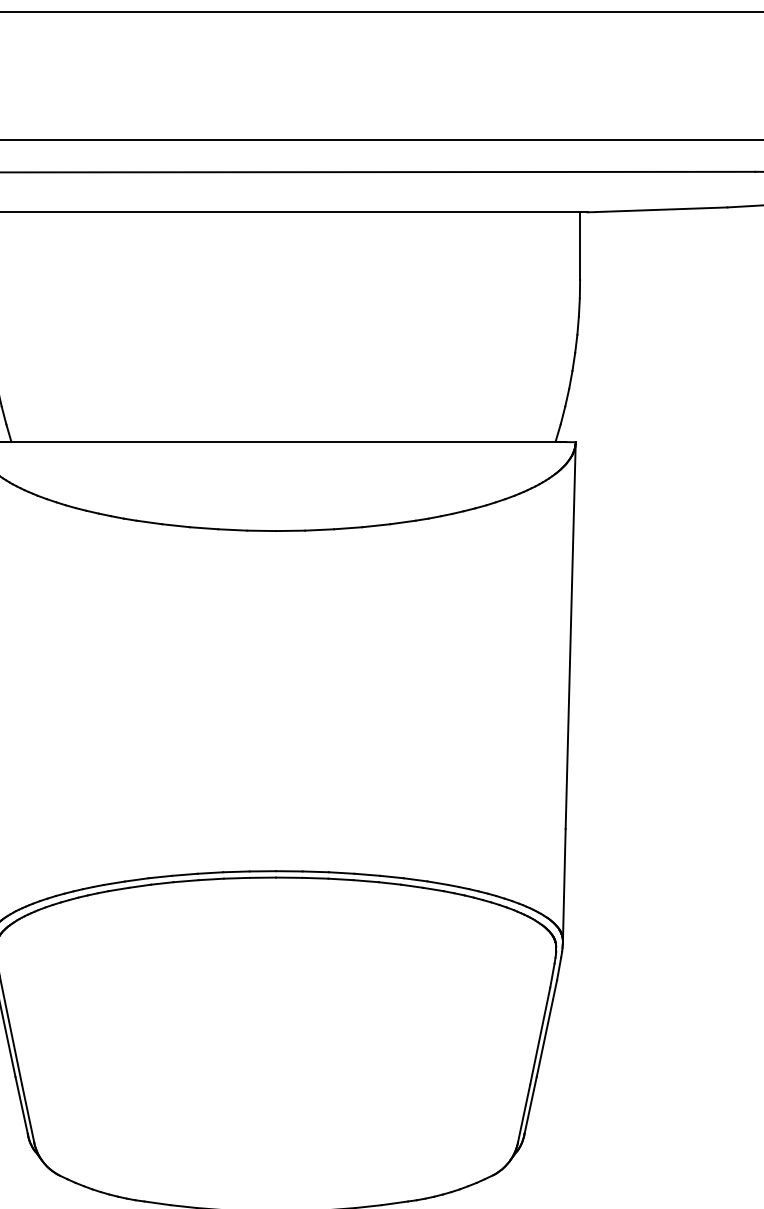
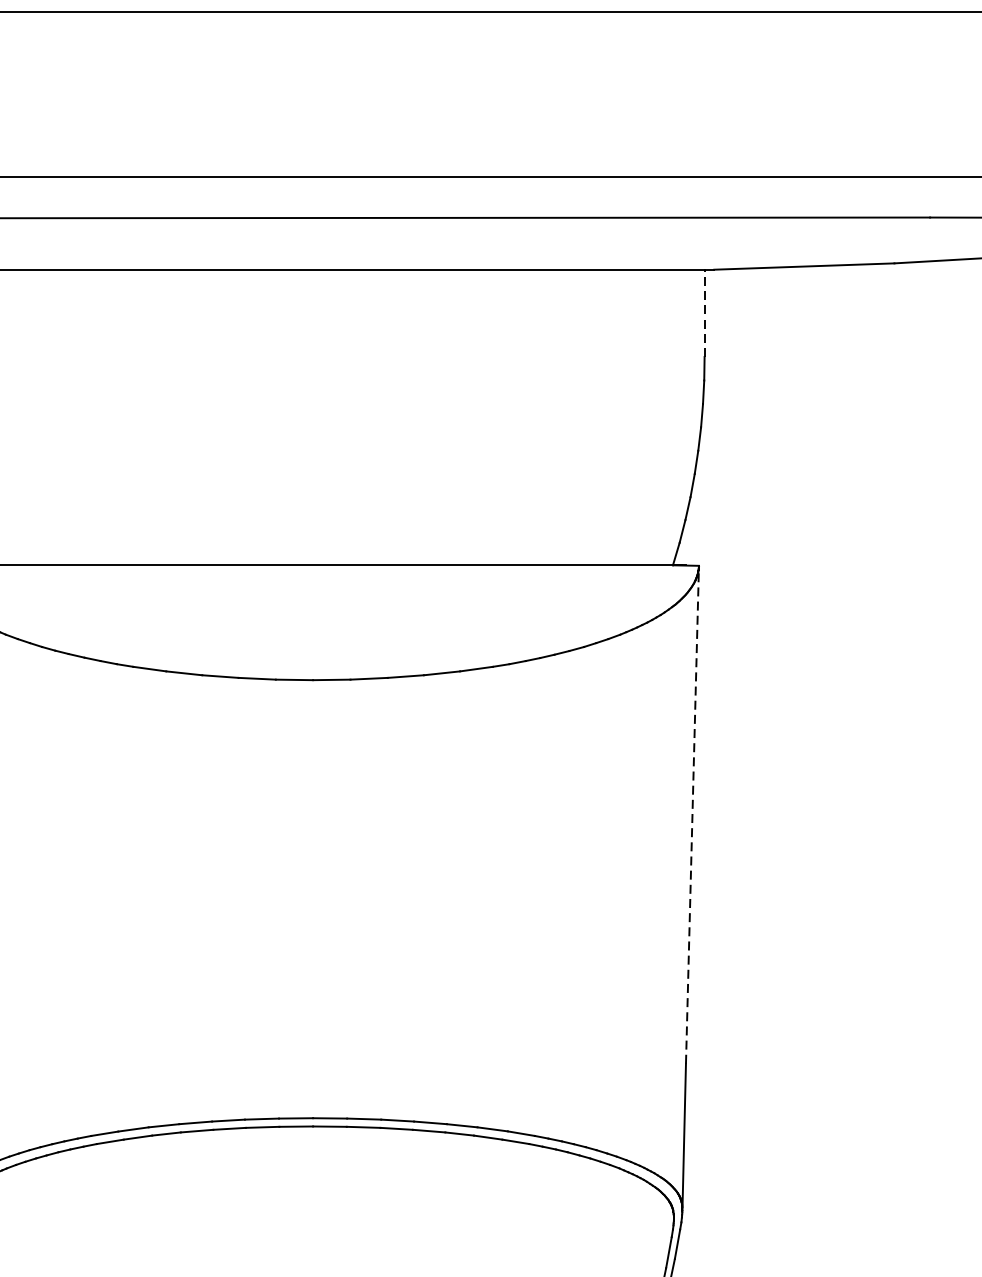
line: (580, 246) -> (705, 313), solid -> dashed
line: (570, 635) -> (692, 814), solid -> dashed

